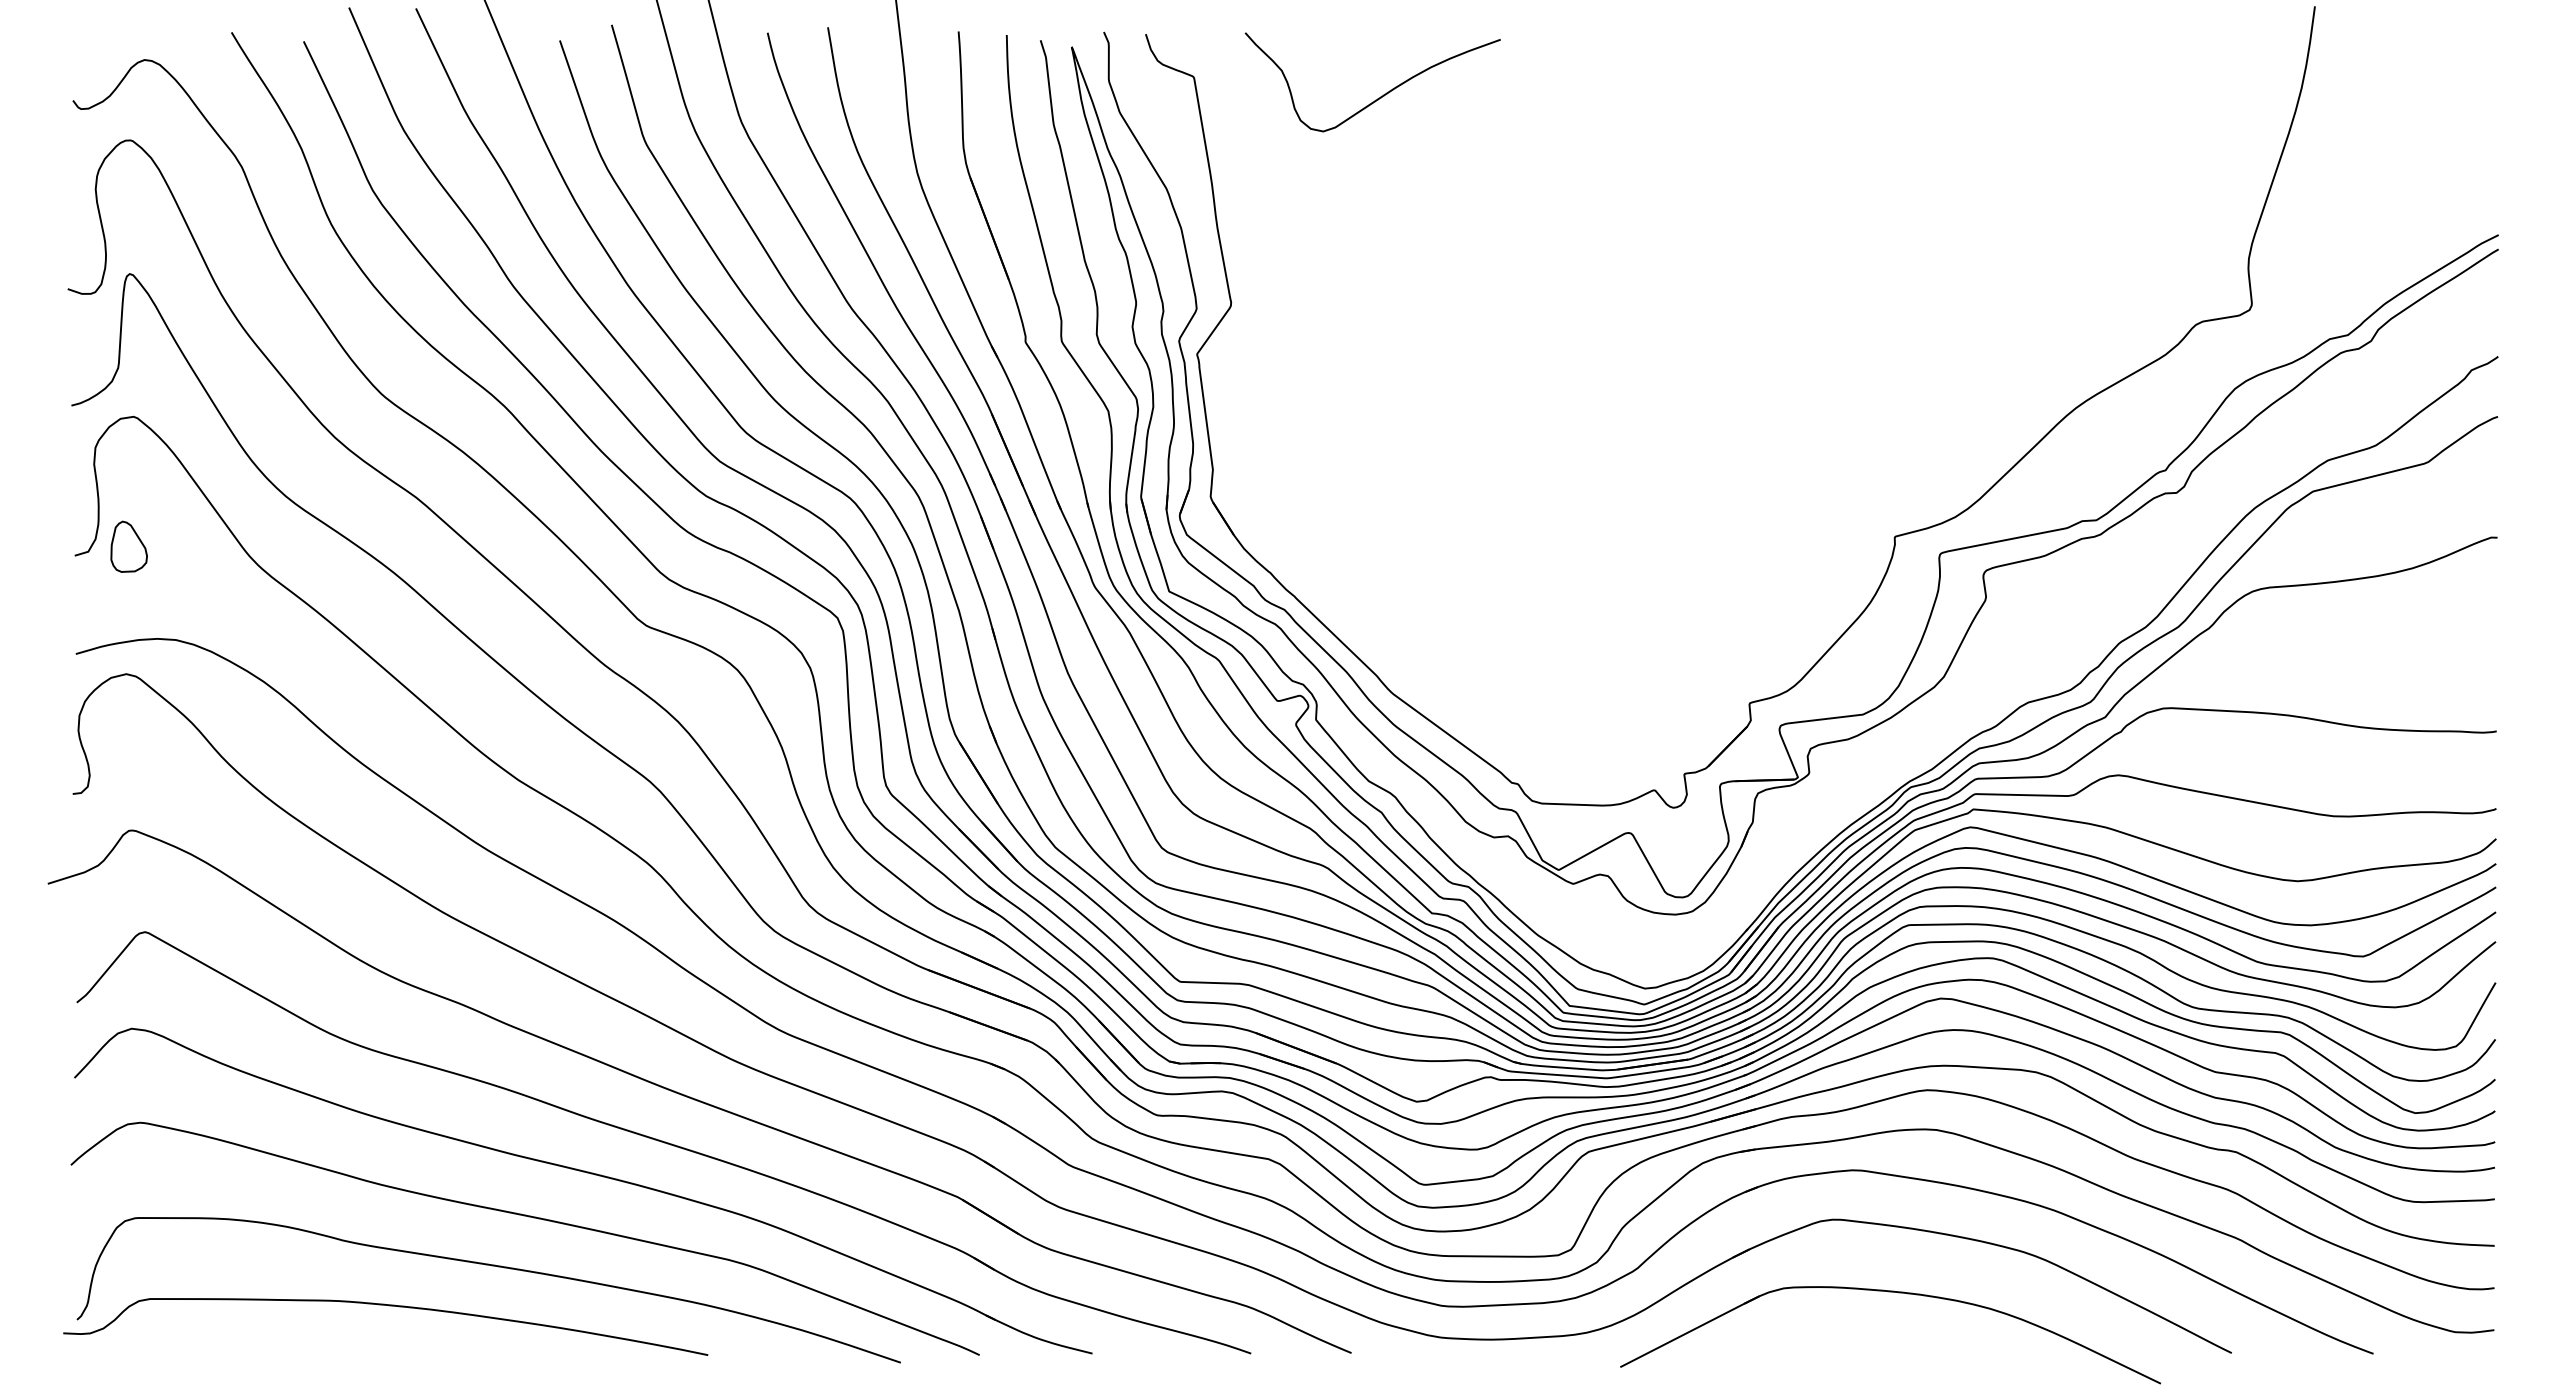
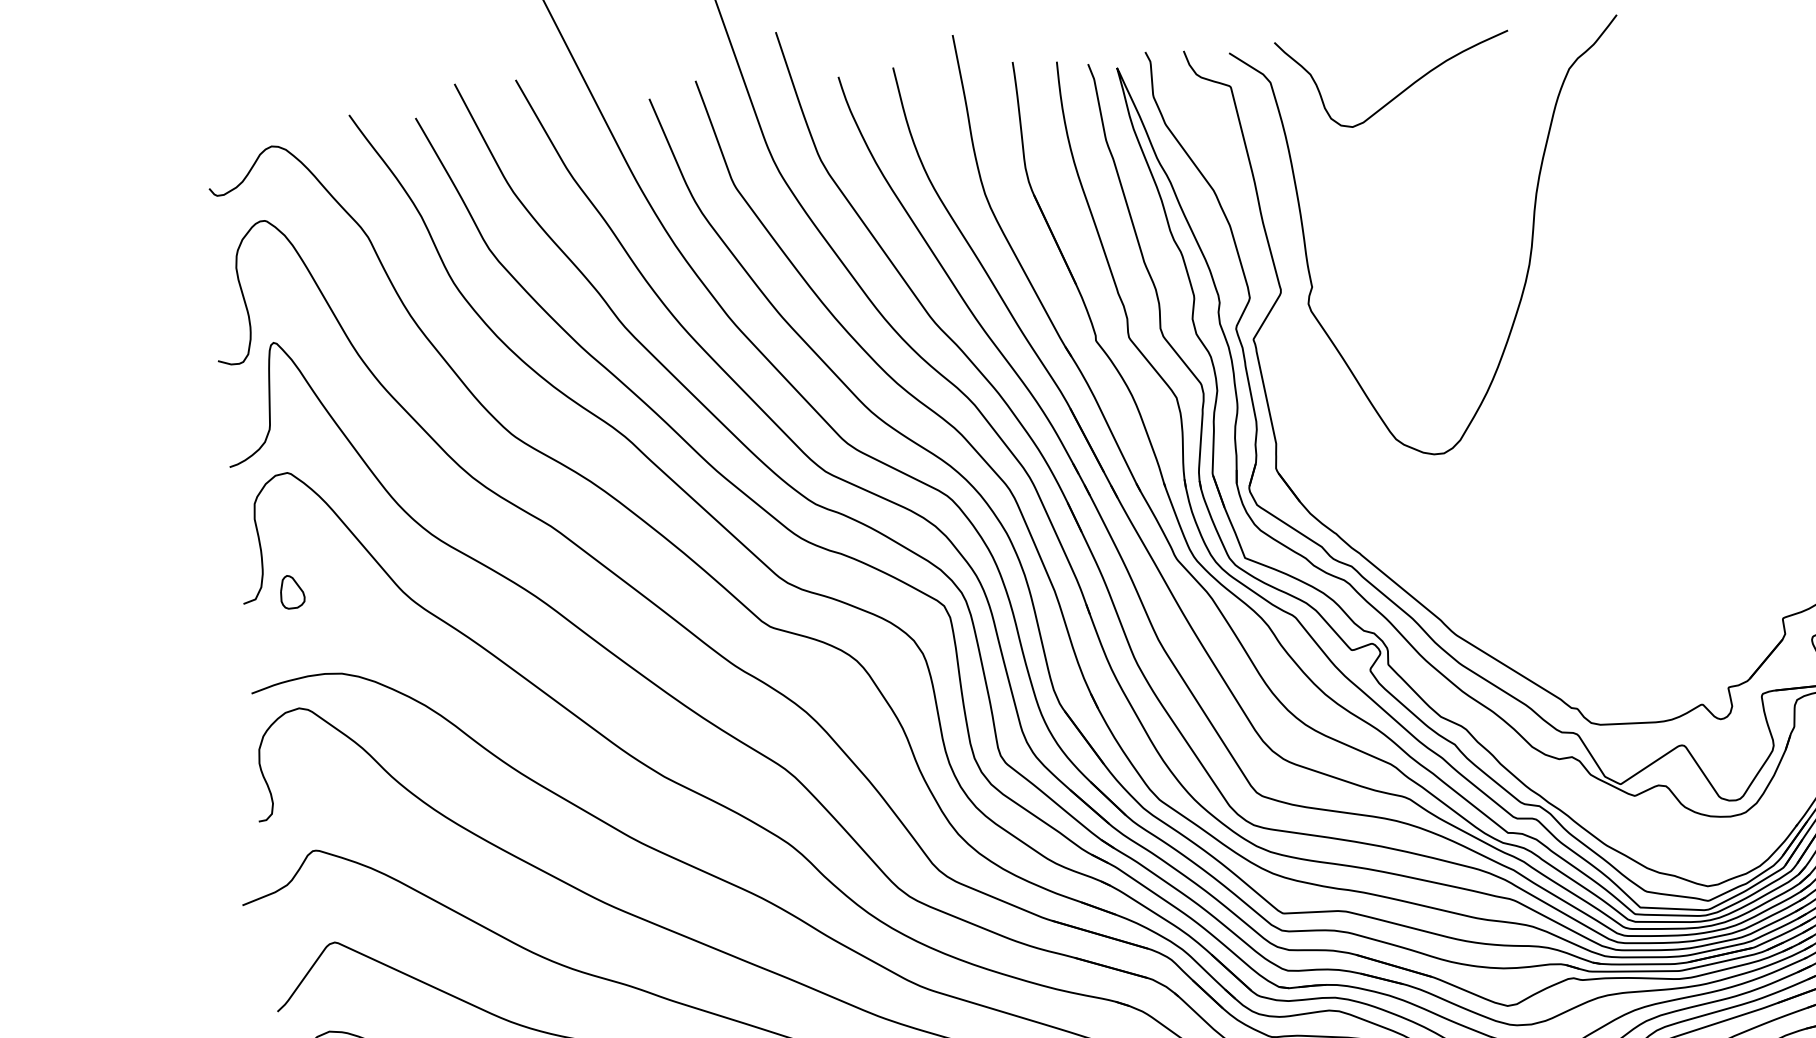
curve: (1505, 283) -> (1529, 252), added
part: (128, 546) -> (291, 591), size x0.71

